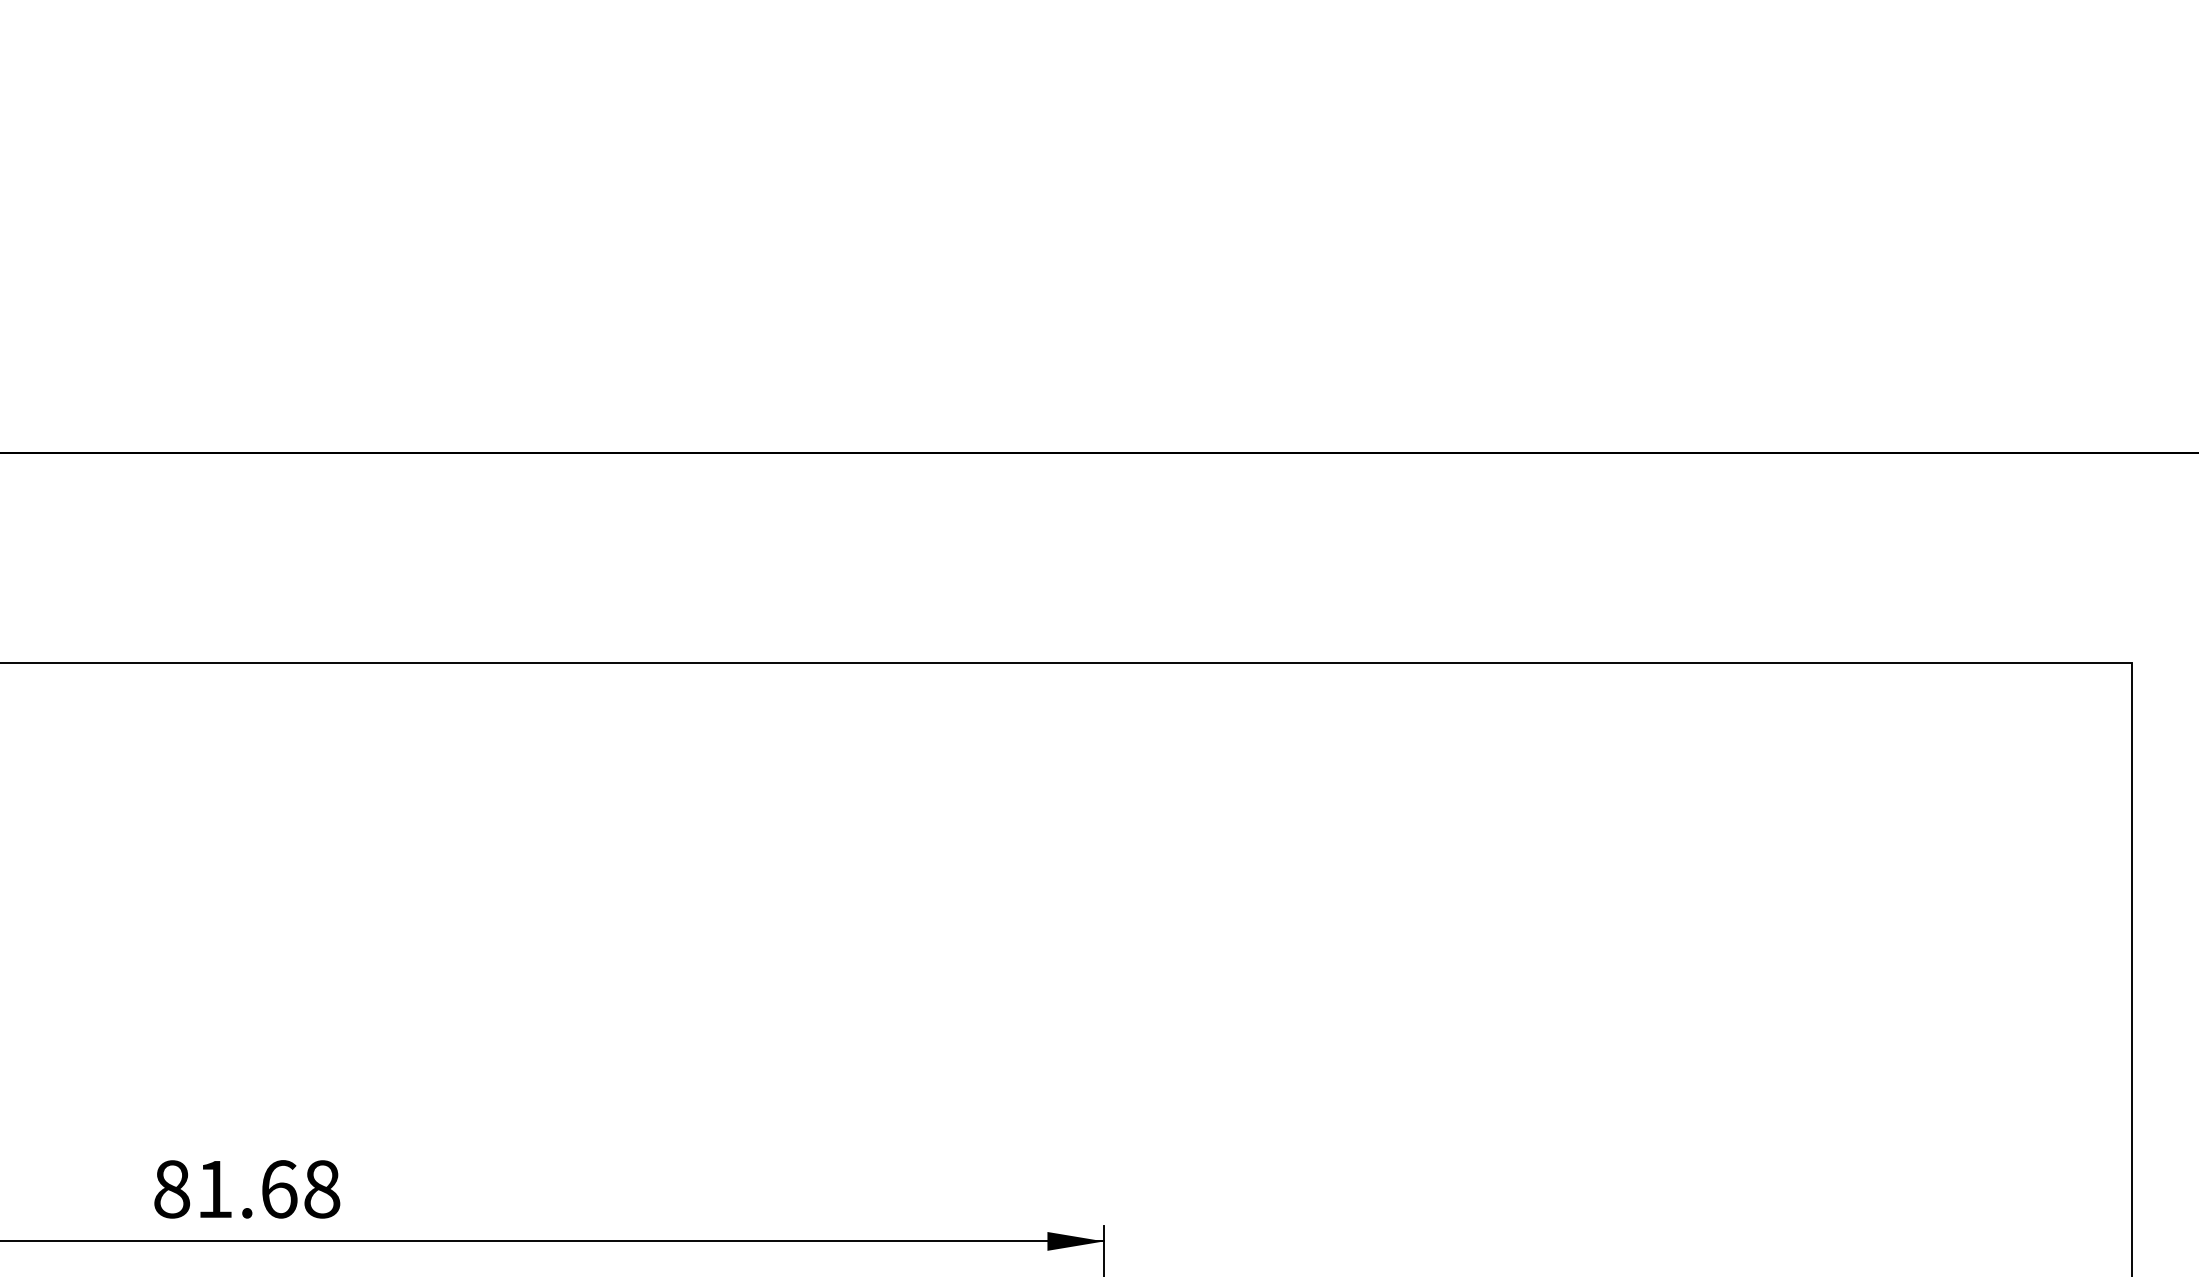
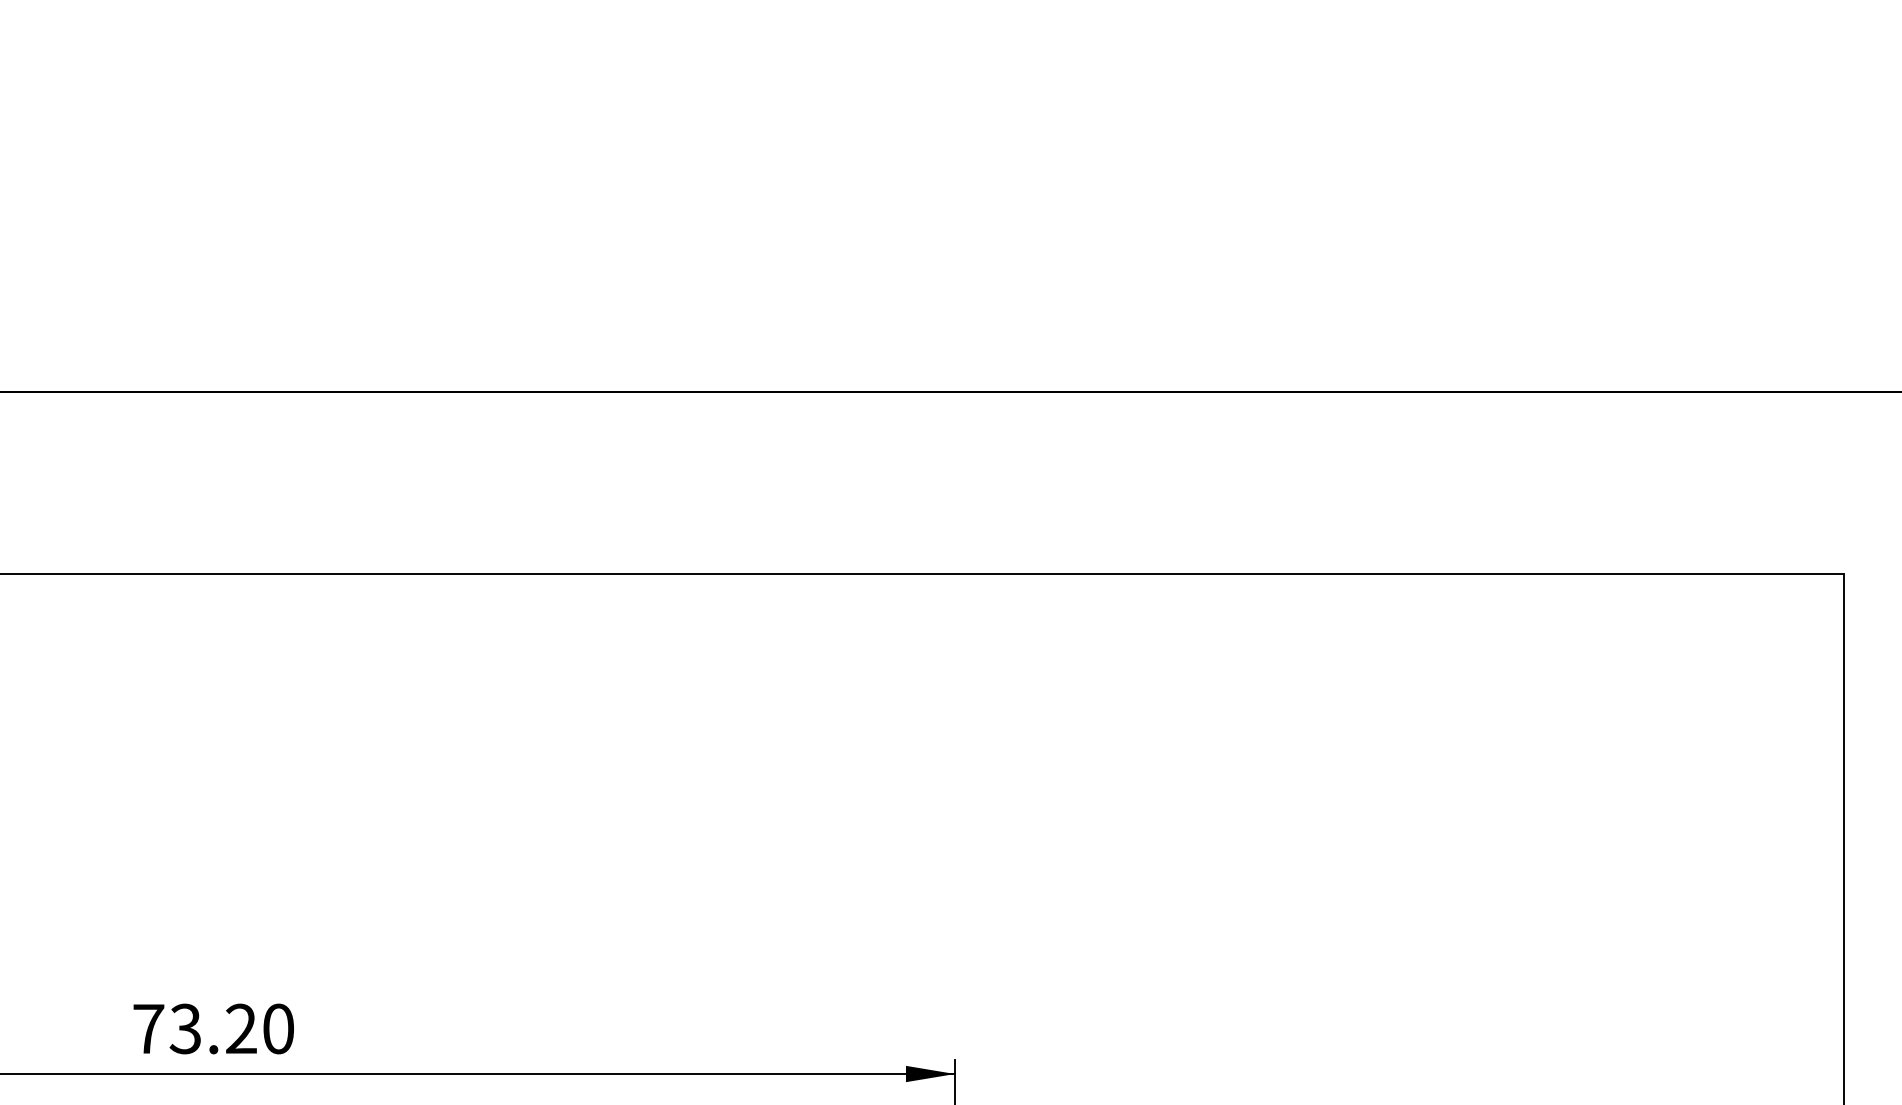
text: (247, 1189) -> (214, 1029), 81.68 -> 73.20

